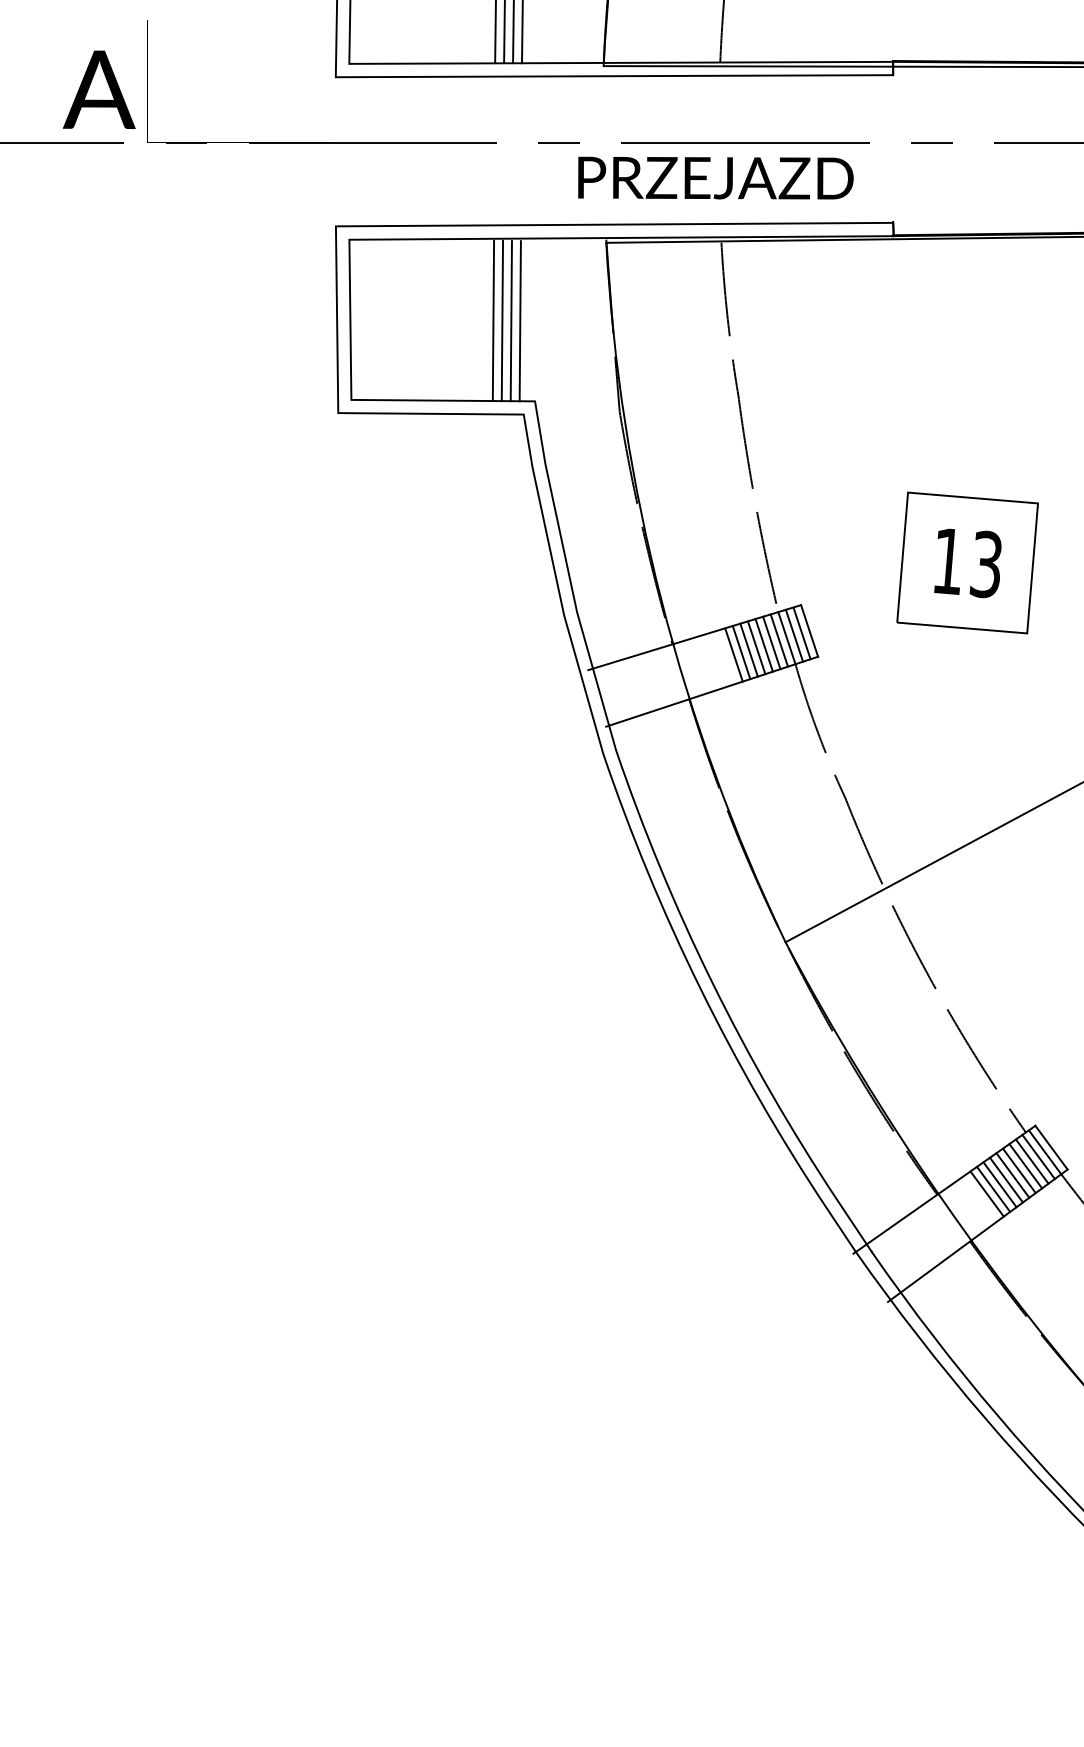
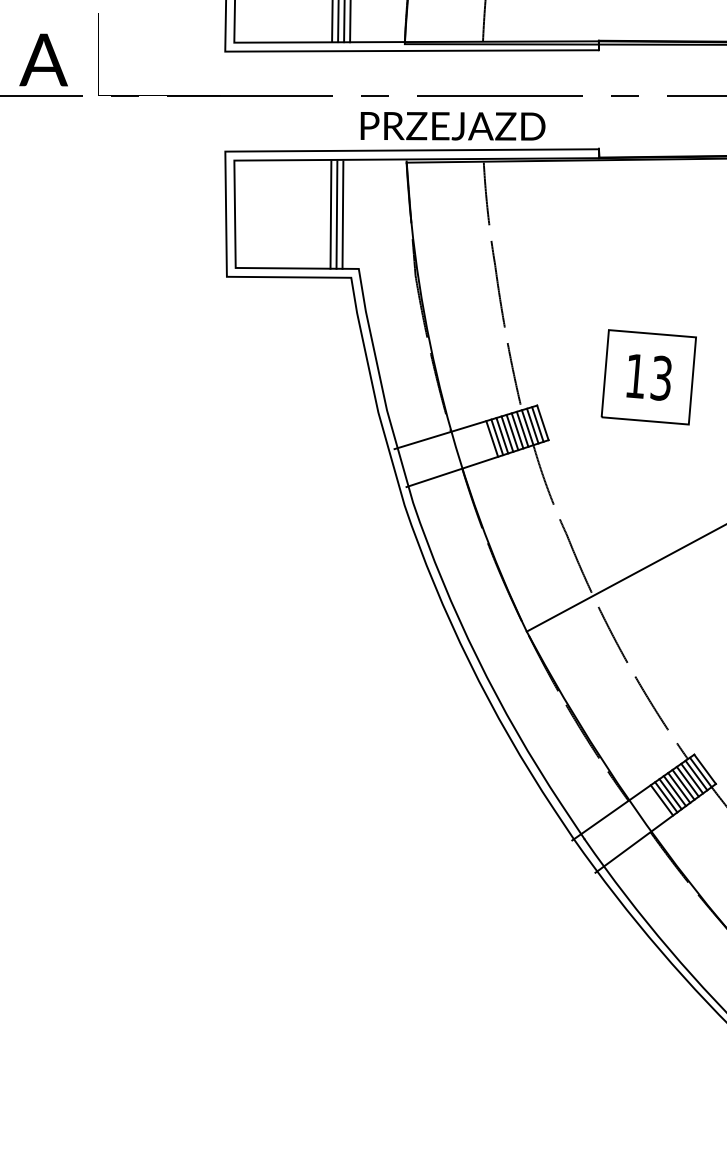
text: (99, 88) -> (43, 59), moved
text: (715, 178) -> (452, 126), moved
line: (519, 320) -> (348, 214), removed

